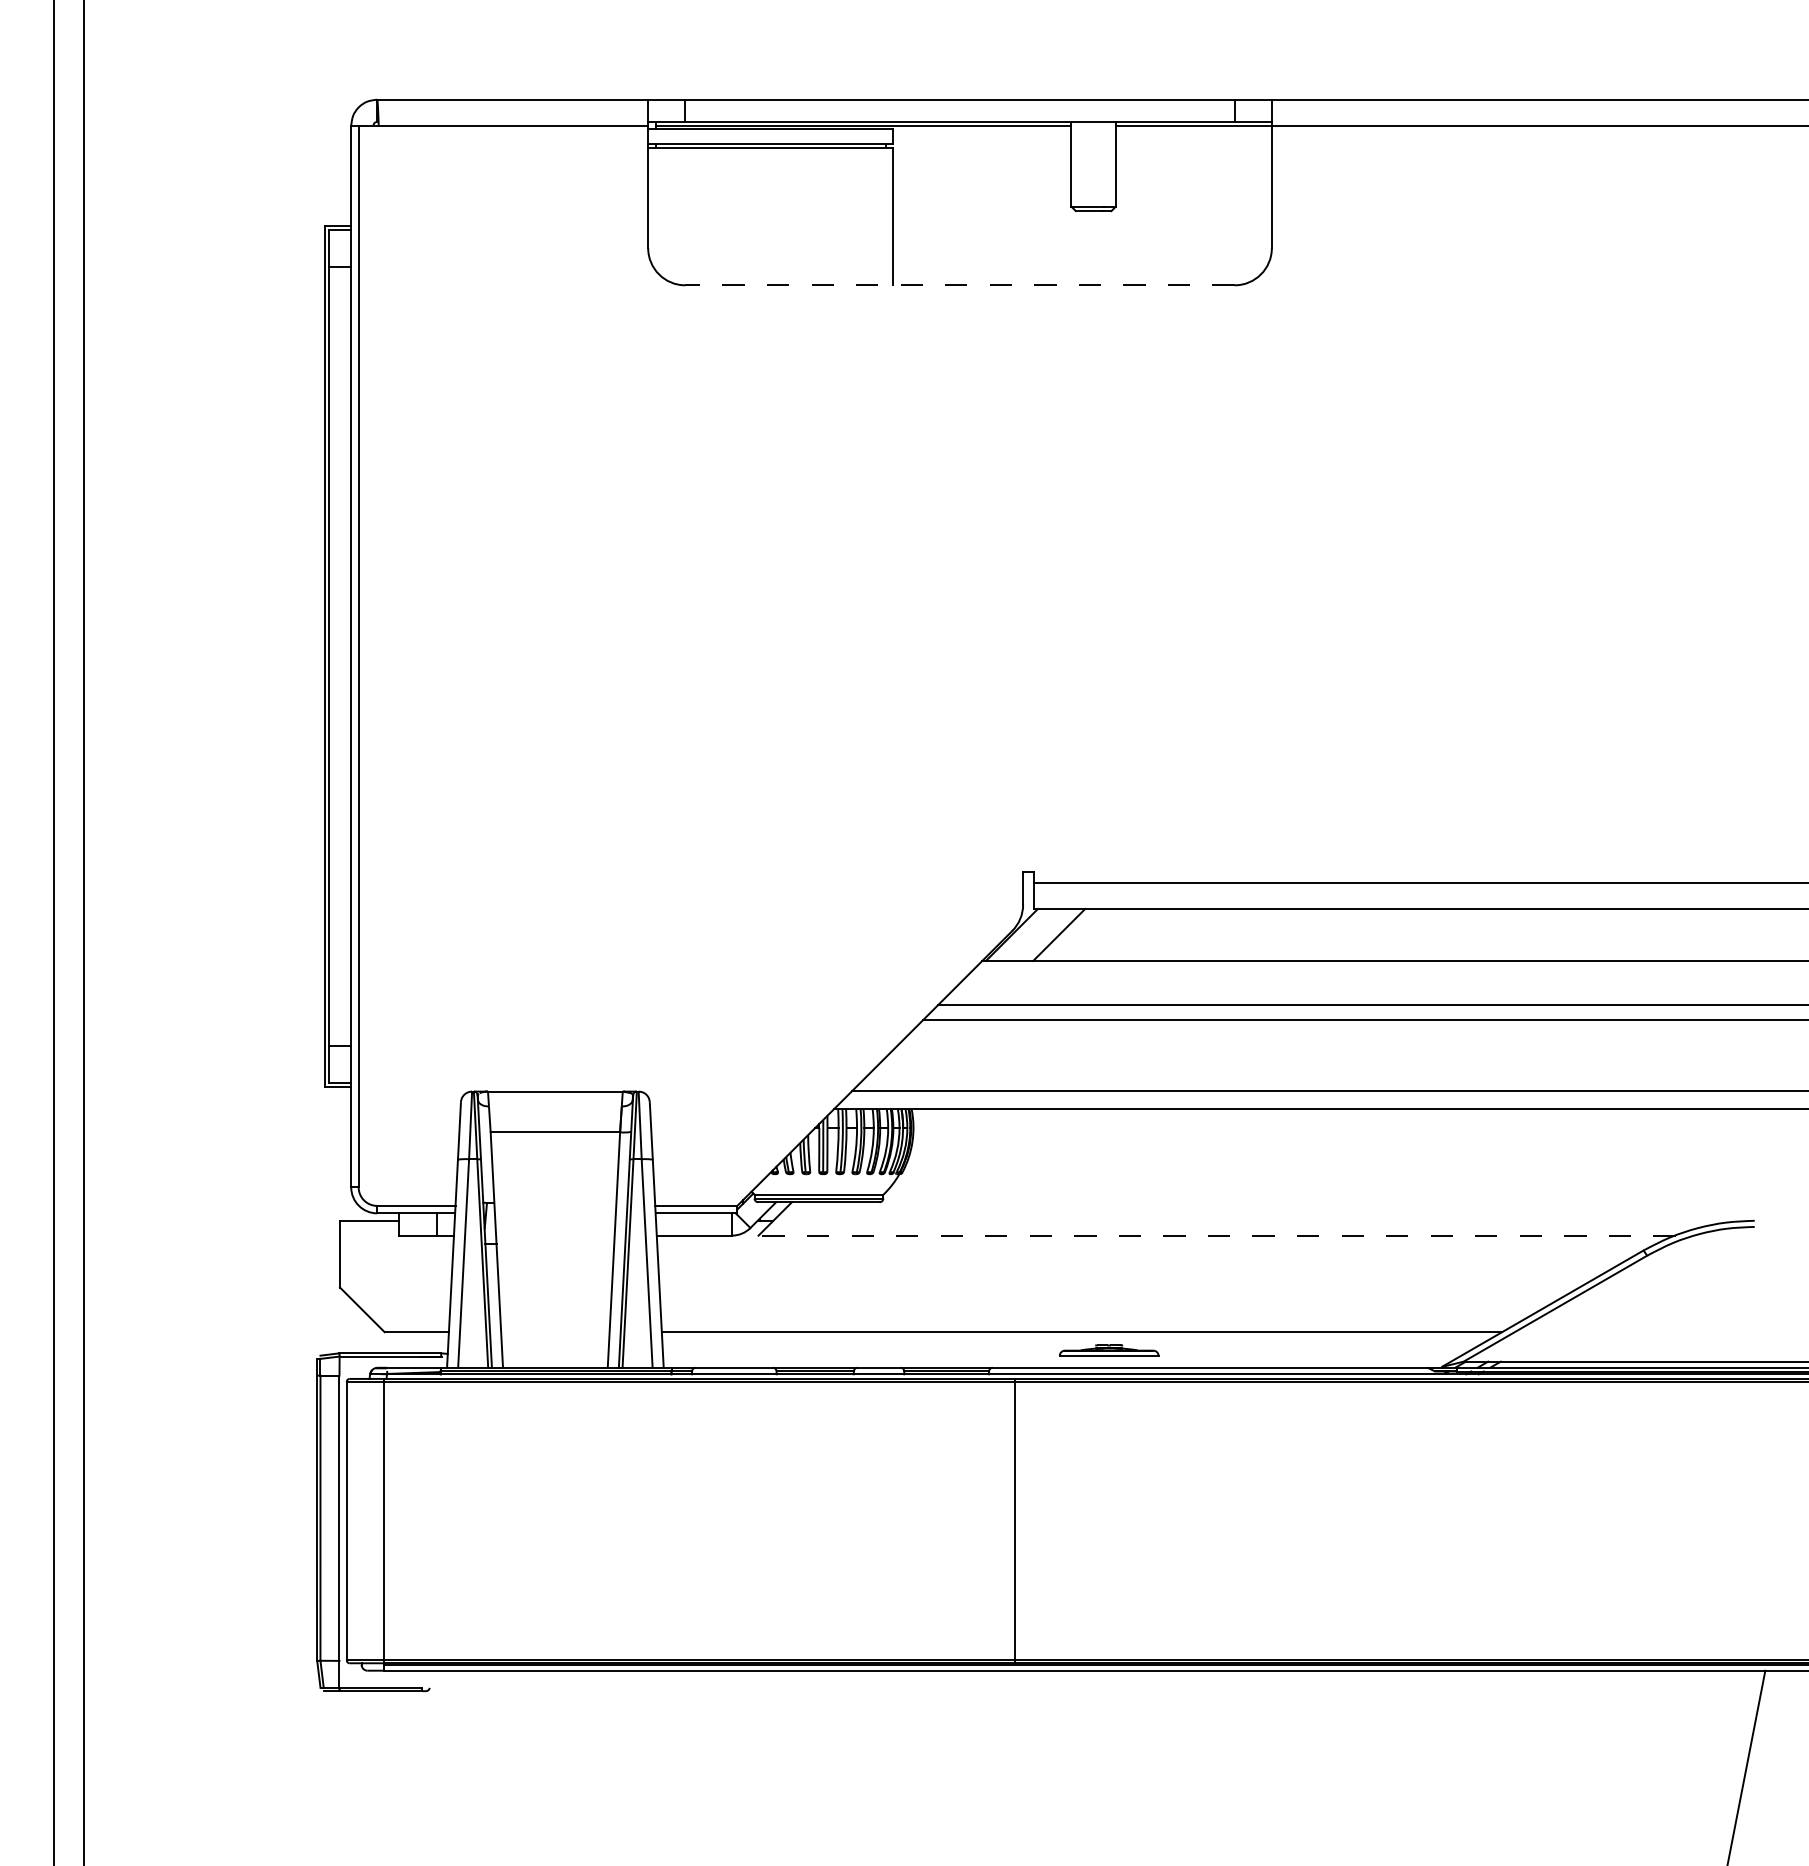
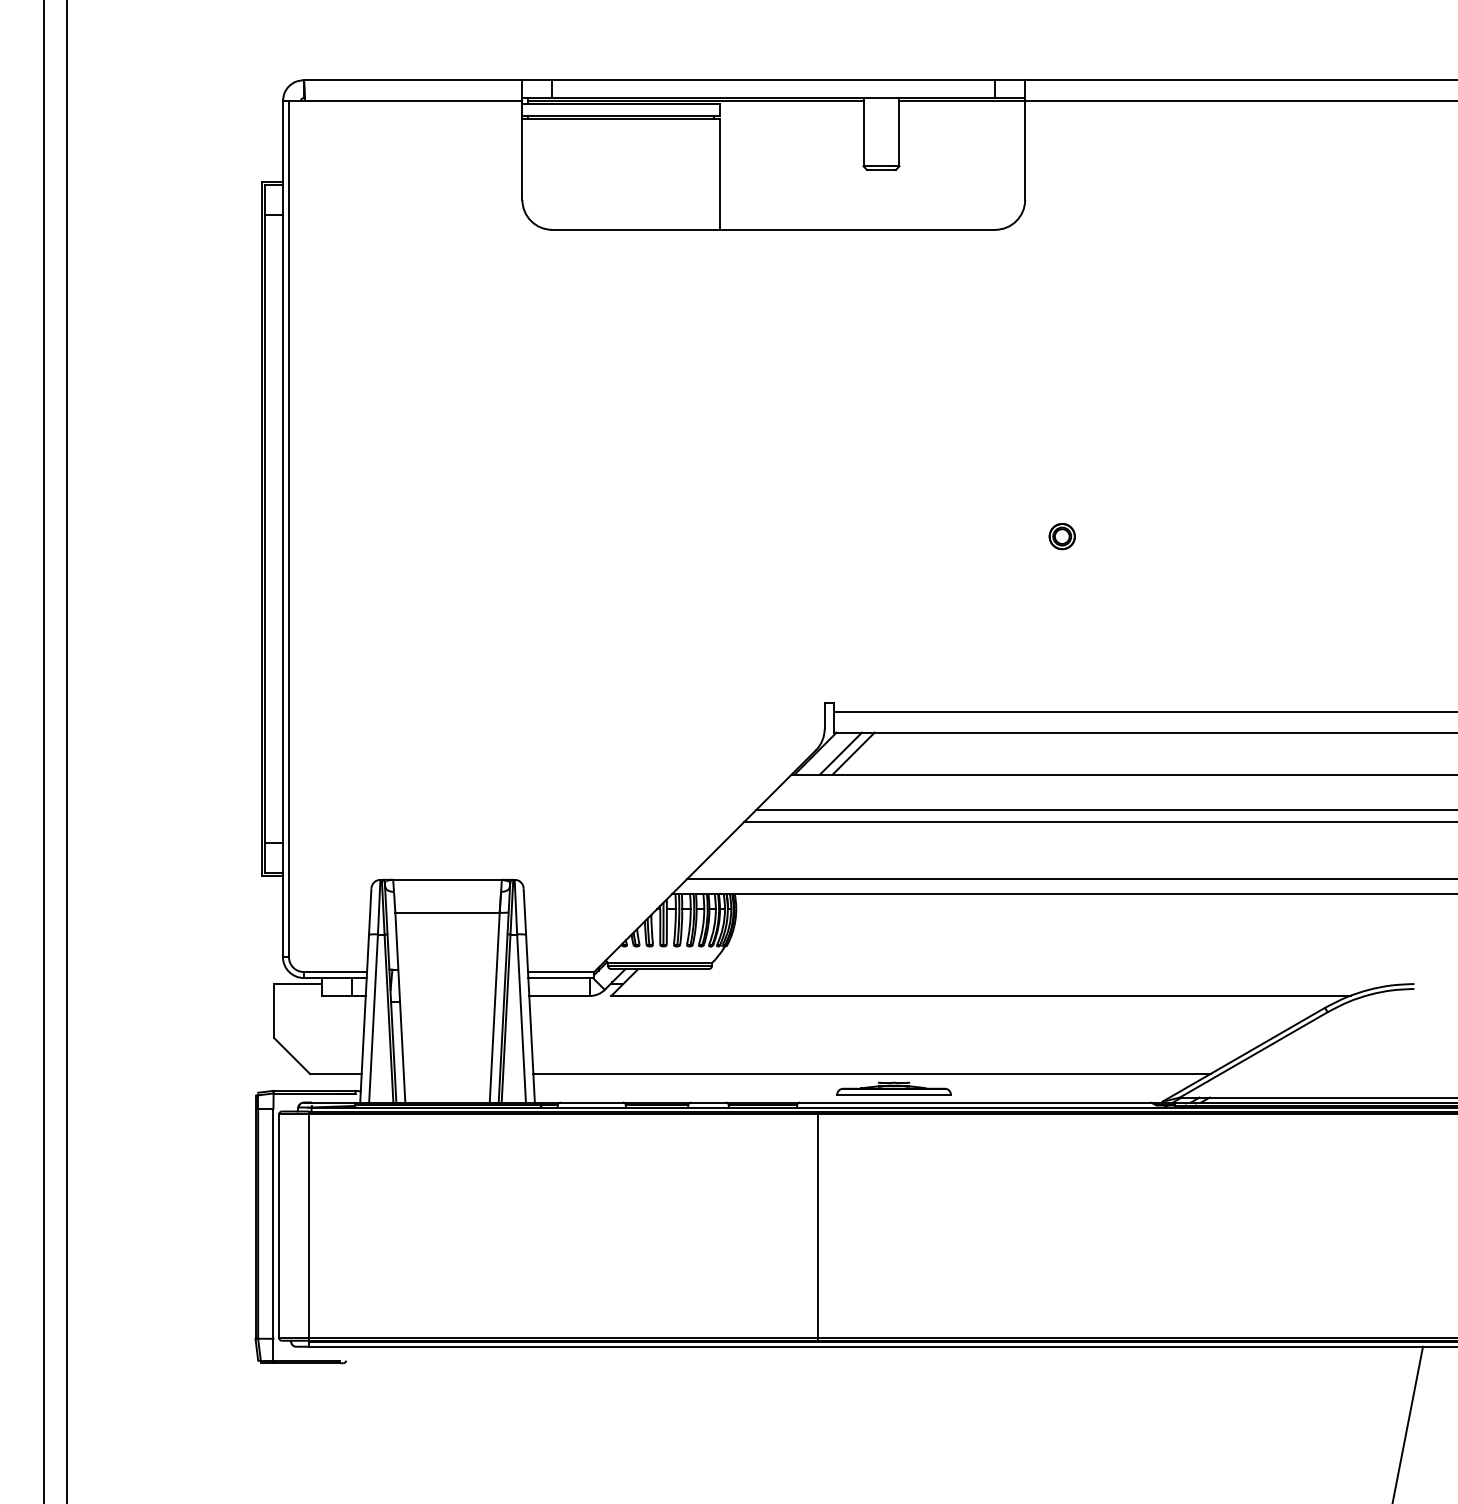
line: (960, 285) -> (774, 229), dashed -> solid
part: (1317, 665) -> (1061, 536), added
line: (1043, 934) -> (841, 753), added
line: (1217, 1235) -> (981, 995), dashed -> solid
part: (1108, 1350) -> (893, 1088), size x1.43

